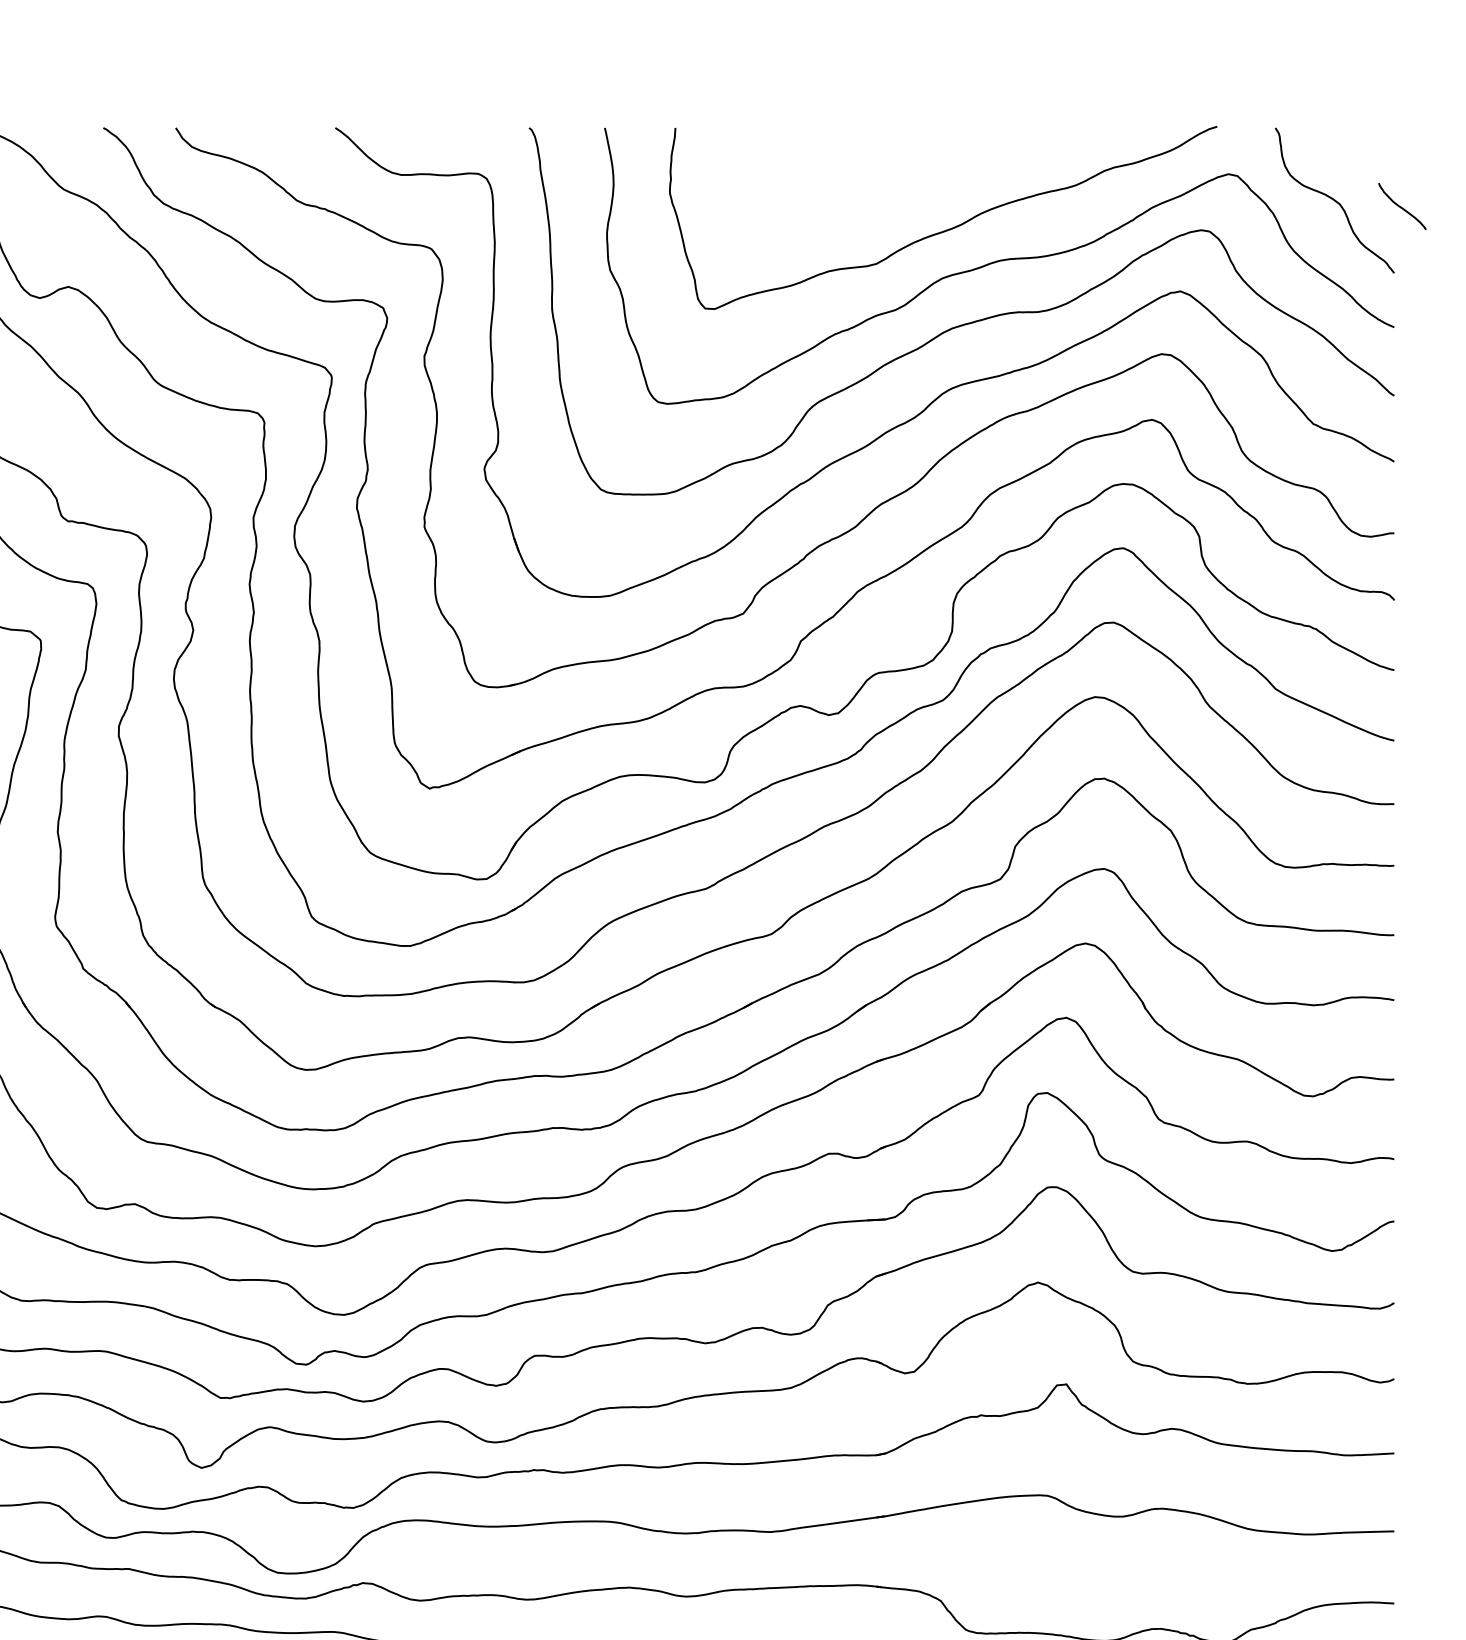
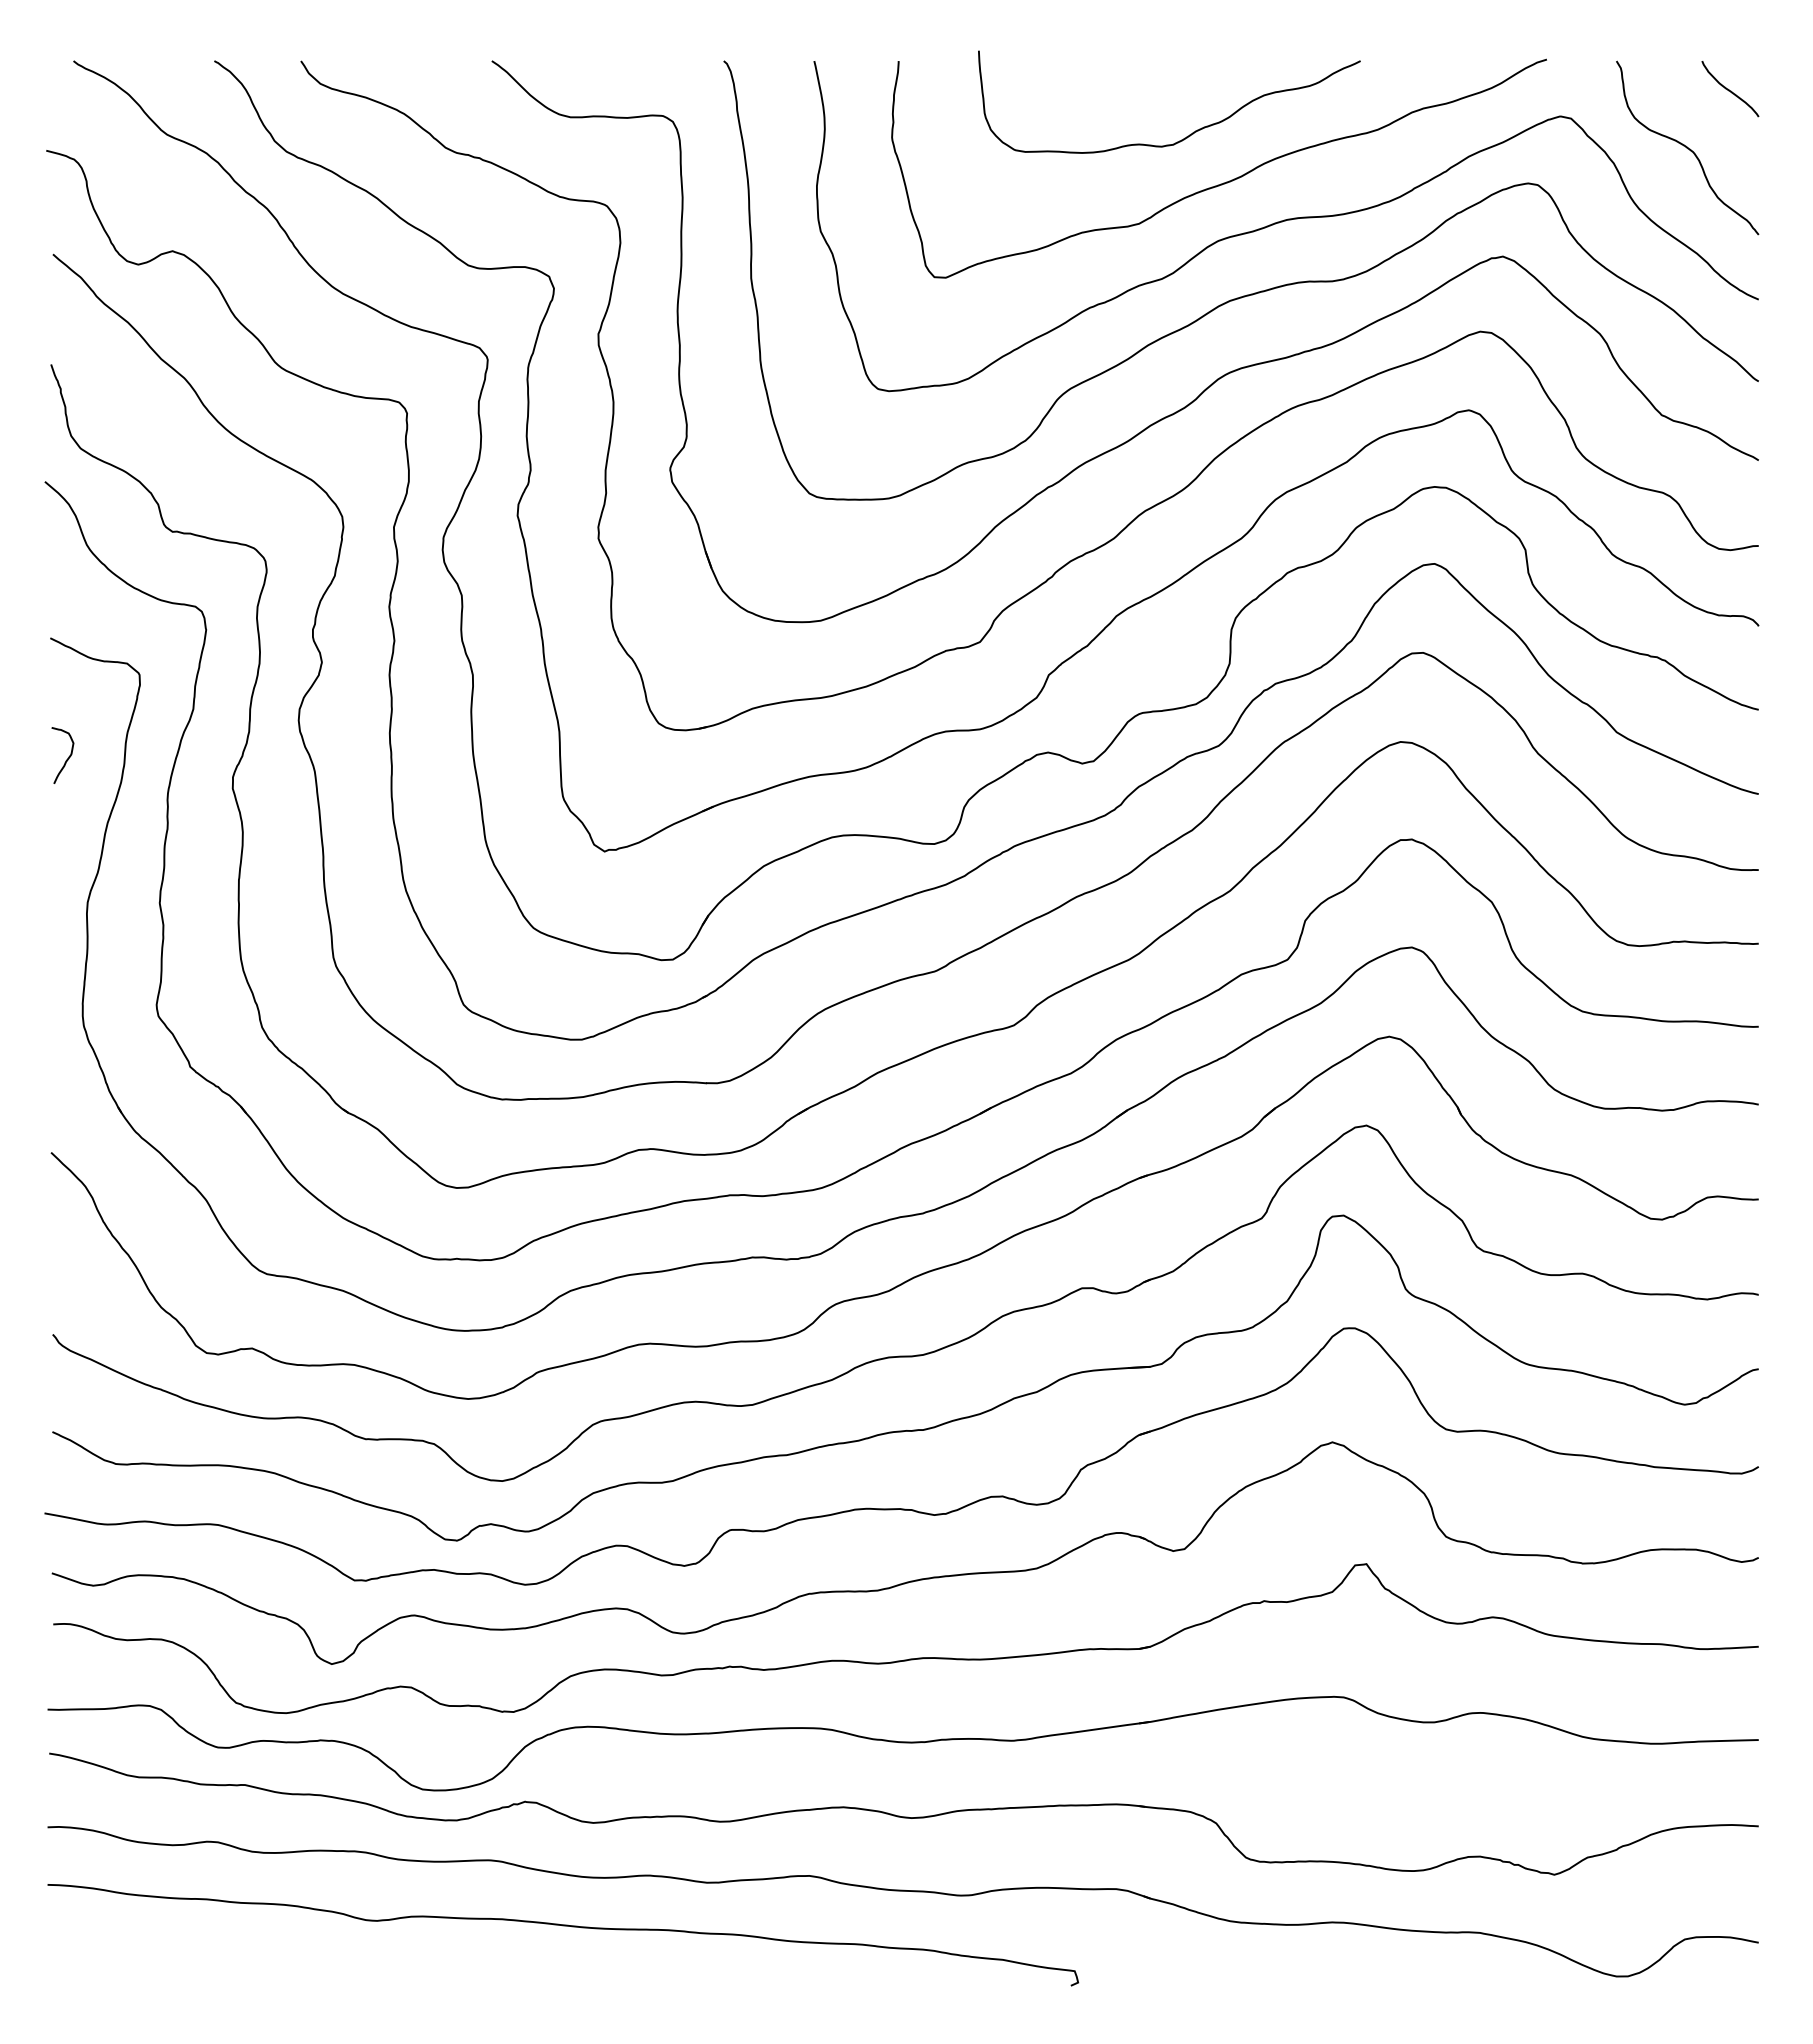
curve: (918, 189) -> (1189, 134), added
curve: (1401, 206) -> (1729, 89), moved

